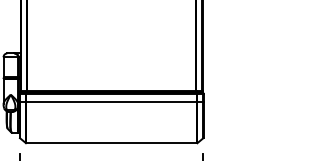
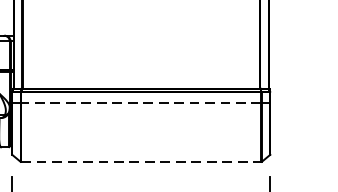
line: (111, 101) -> (140, 103), solid -> dashed
line: (112, 143) -> (142, 162), solid -> dashed

